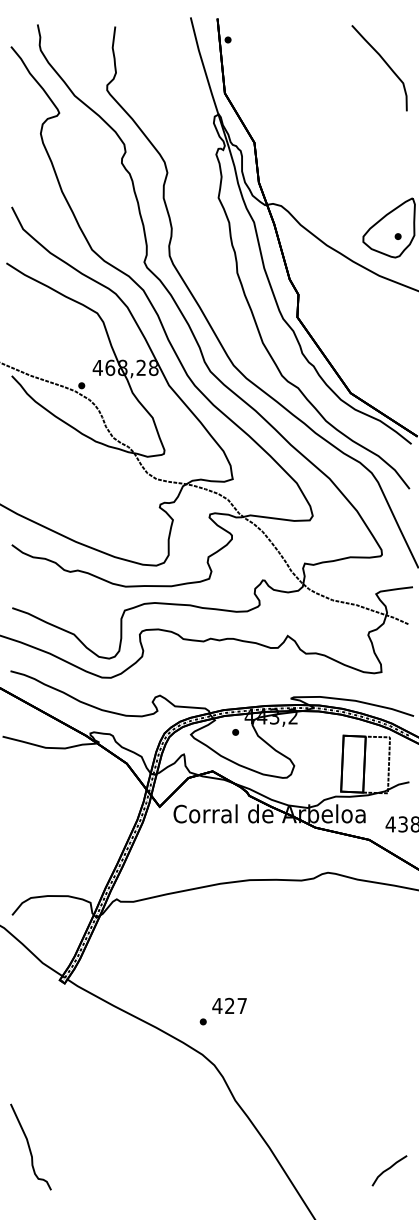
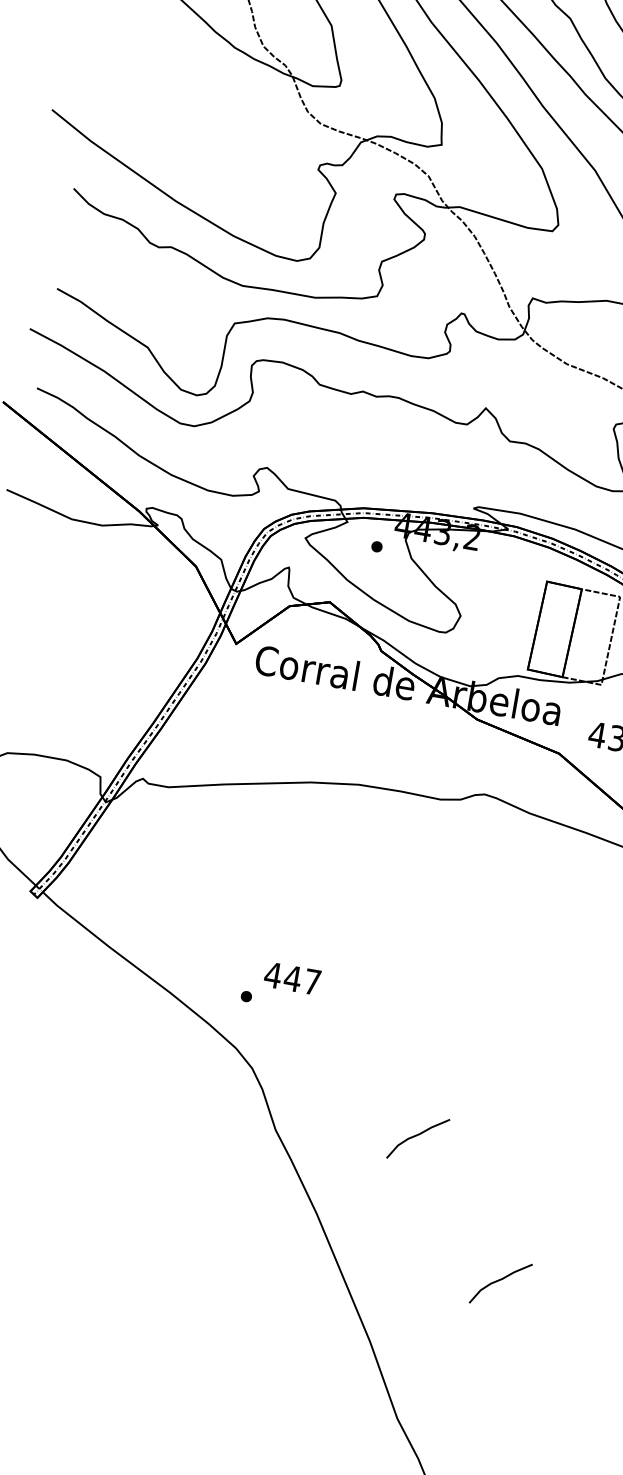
text: (229, 1005) -> (292, 977), 427 -> 447
curve: (323, 1089) -> (418, 1136), added

